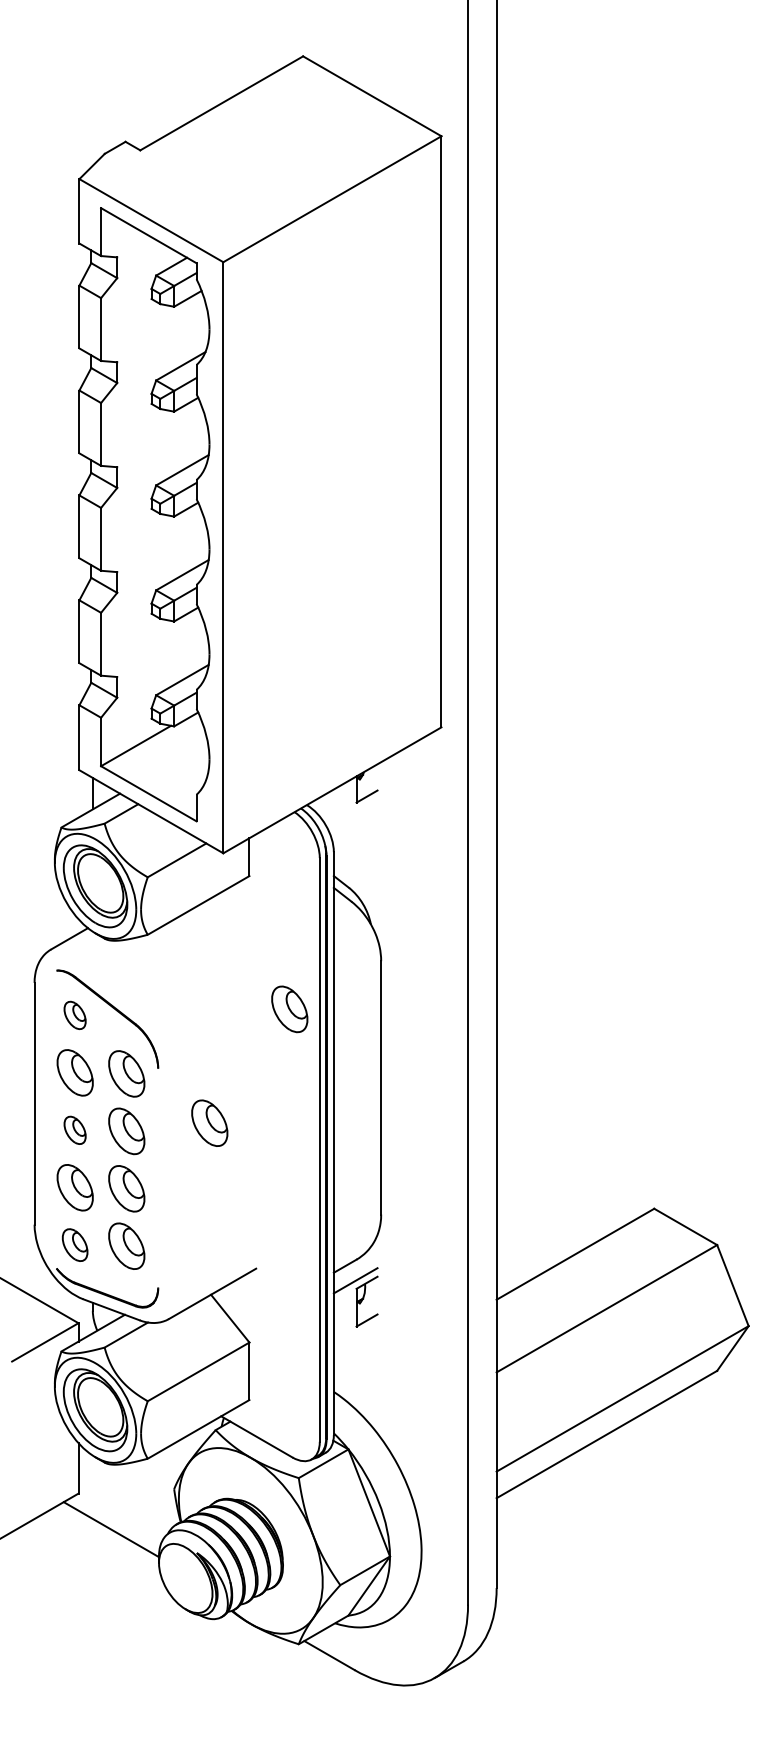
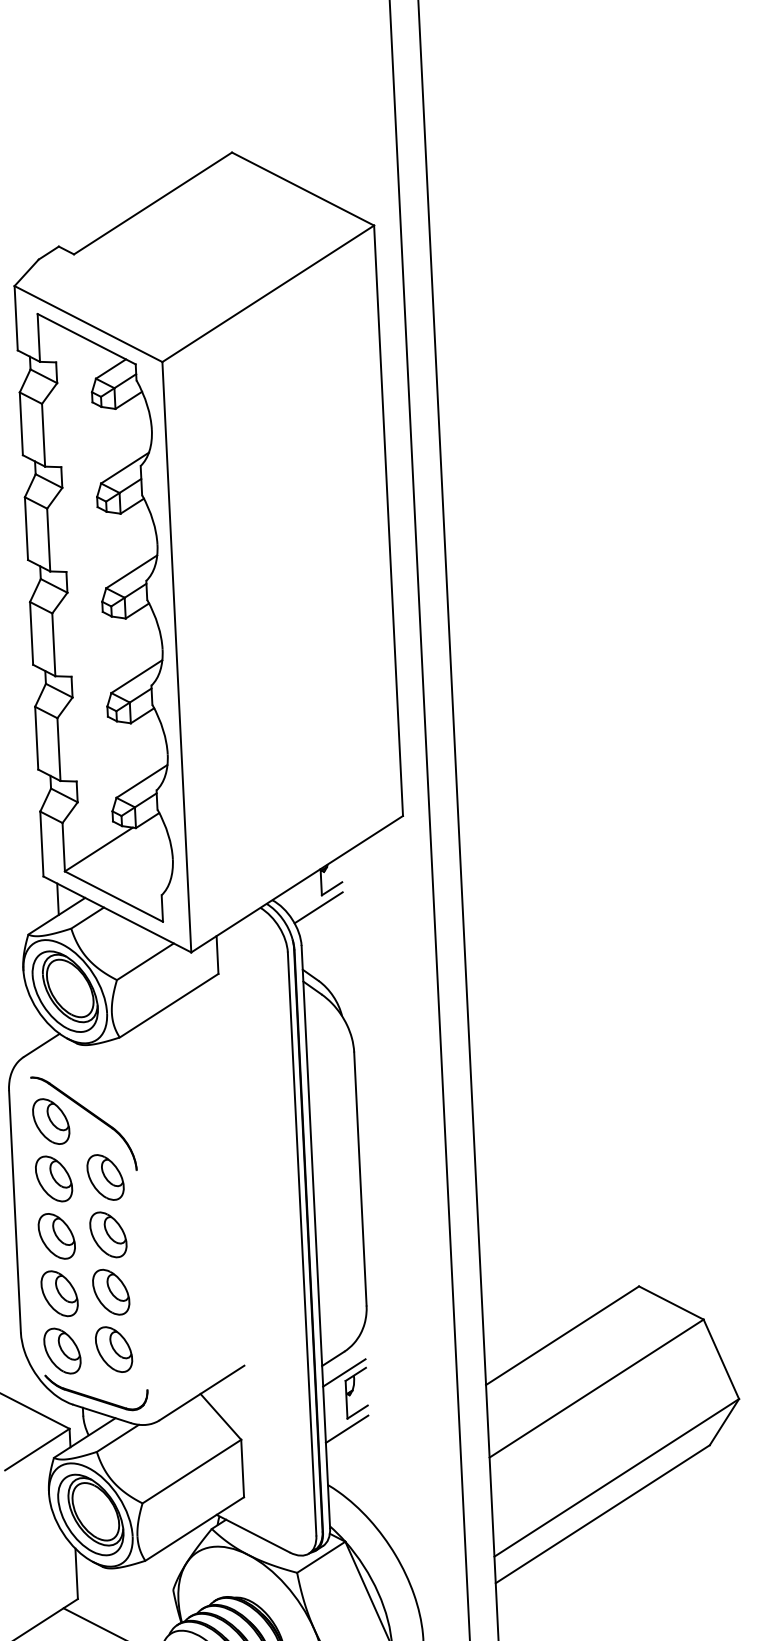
line: (352, 814) -> (318, 907), added
part: (289, 1009) -> (264, 1105), removed
part: (74, 1015) -> (50, 1121), size x1.67
part: (209, 1122) -> (190, 1221), removed
part: (74, 1130) -> (56, 1236), size x1.67
part: (74, 1244) -> (61, 1350), size x1.43
line: (355, 1336) -> (346, 1428), added

